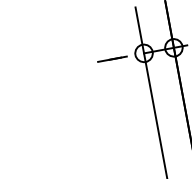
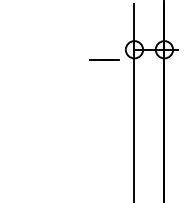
line: (112, 59) -> (104, 59), moved

